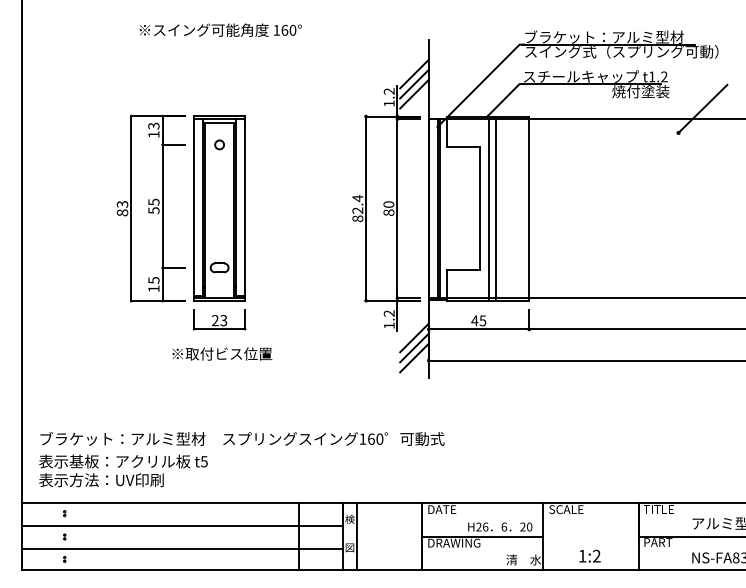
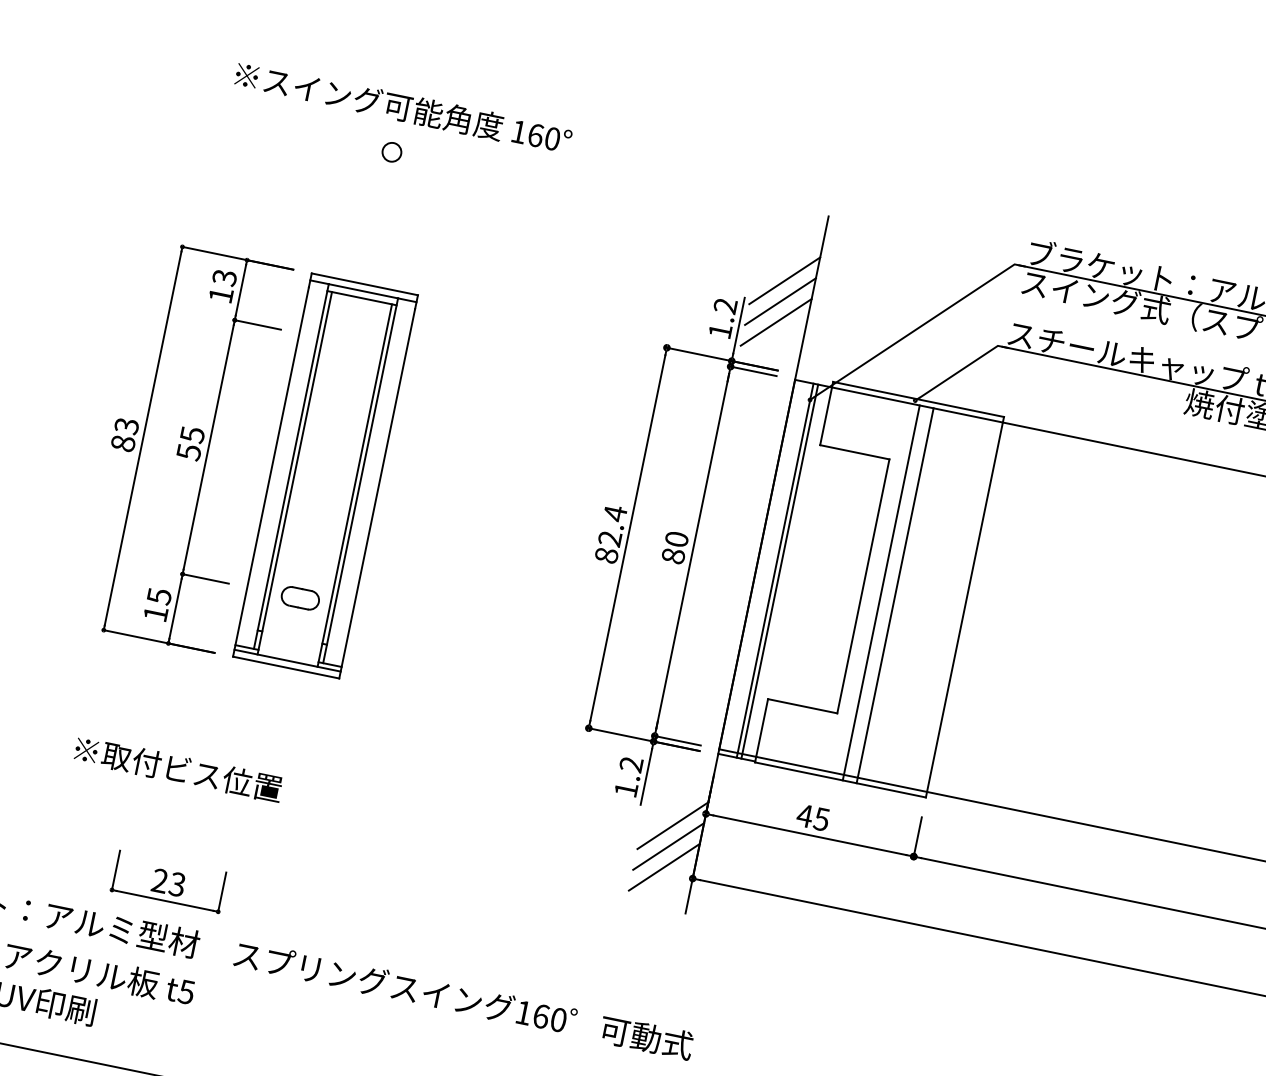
circle: (219, 144) -> (391, 151), moved
part: (219, 319) -> (169, 880), moved
text: (222, 353) -> (179, 768), moved

